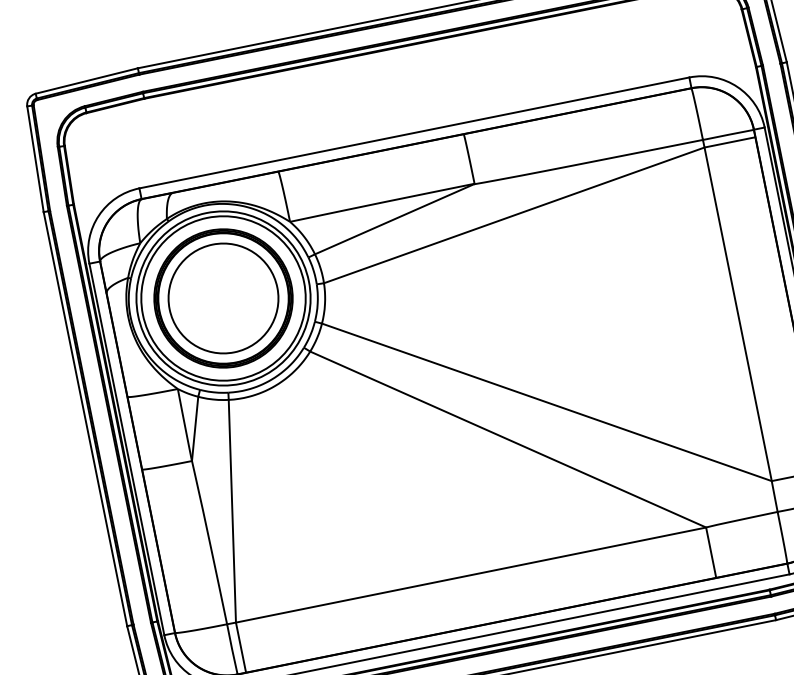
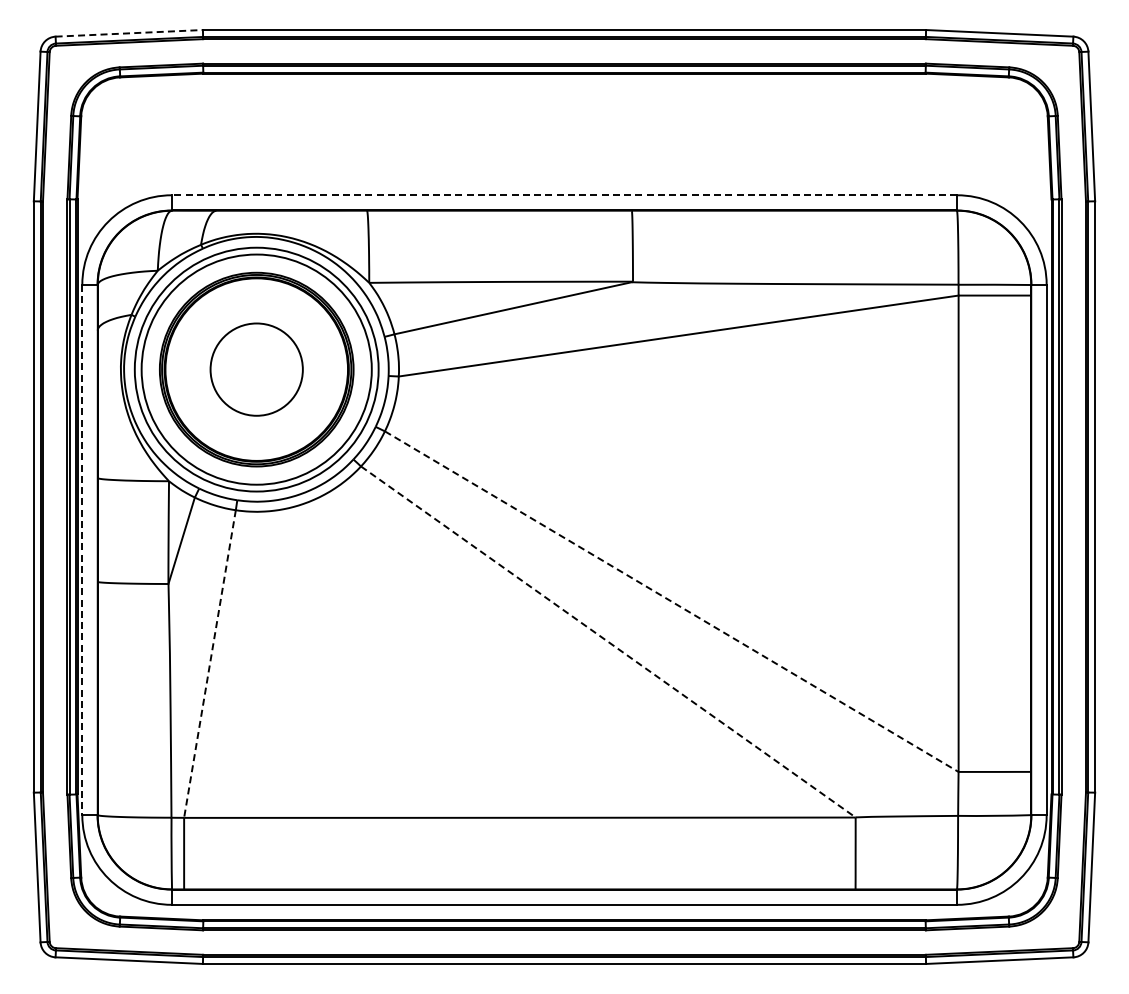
line: (86, 81) -> (129, 33), solid -> dashed
line: (414, 133) -> (564, 195), solid -> dashed
circle: (223, 298) -> (256, 369), size x0.6
line: (546, 402) -> (671, 601), solid -> dashed
line: (508, 439) -> (608, 642), solid -> dashed
line: (127, 449) -> (82, 550), solid -> dashed
line: (232, 511) -> (209, 664), solid -> dashed

